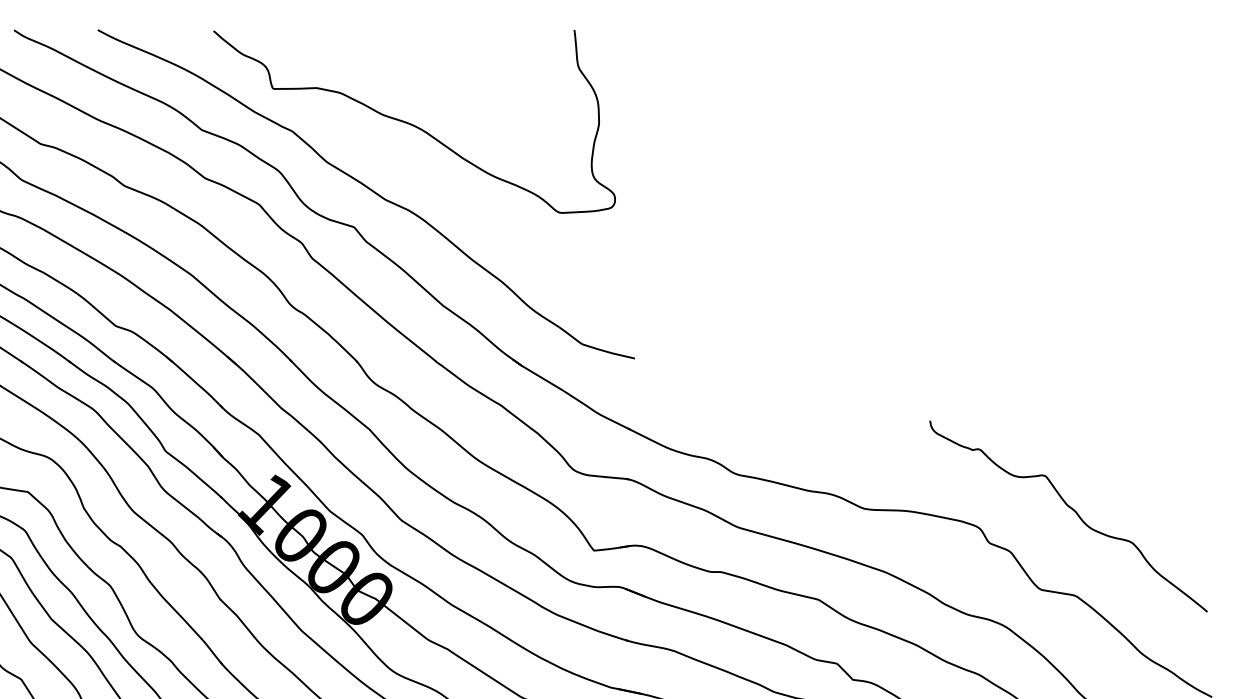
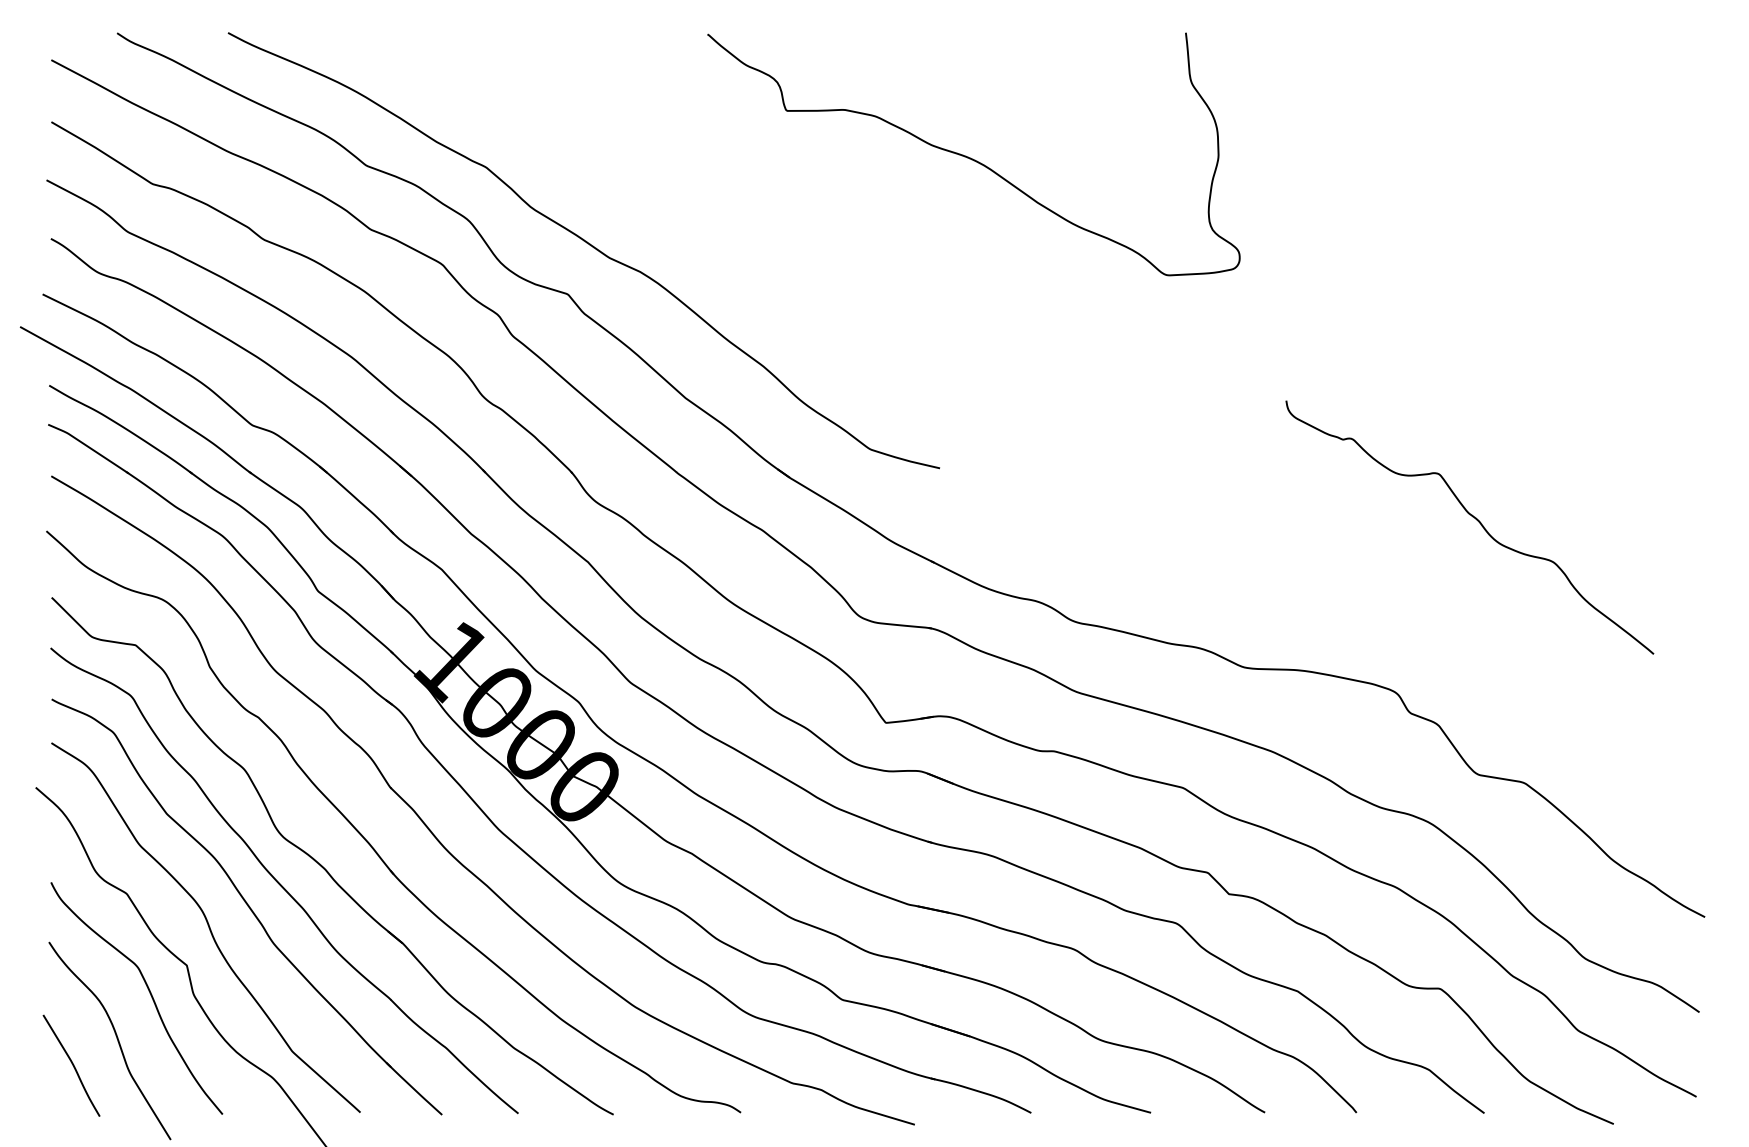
curve: (413, 124) -> (972, 158), moved
curve: (1073, 511) -> (1476, 520), moved

